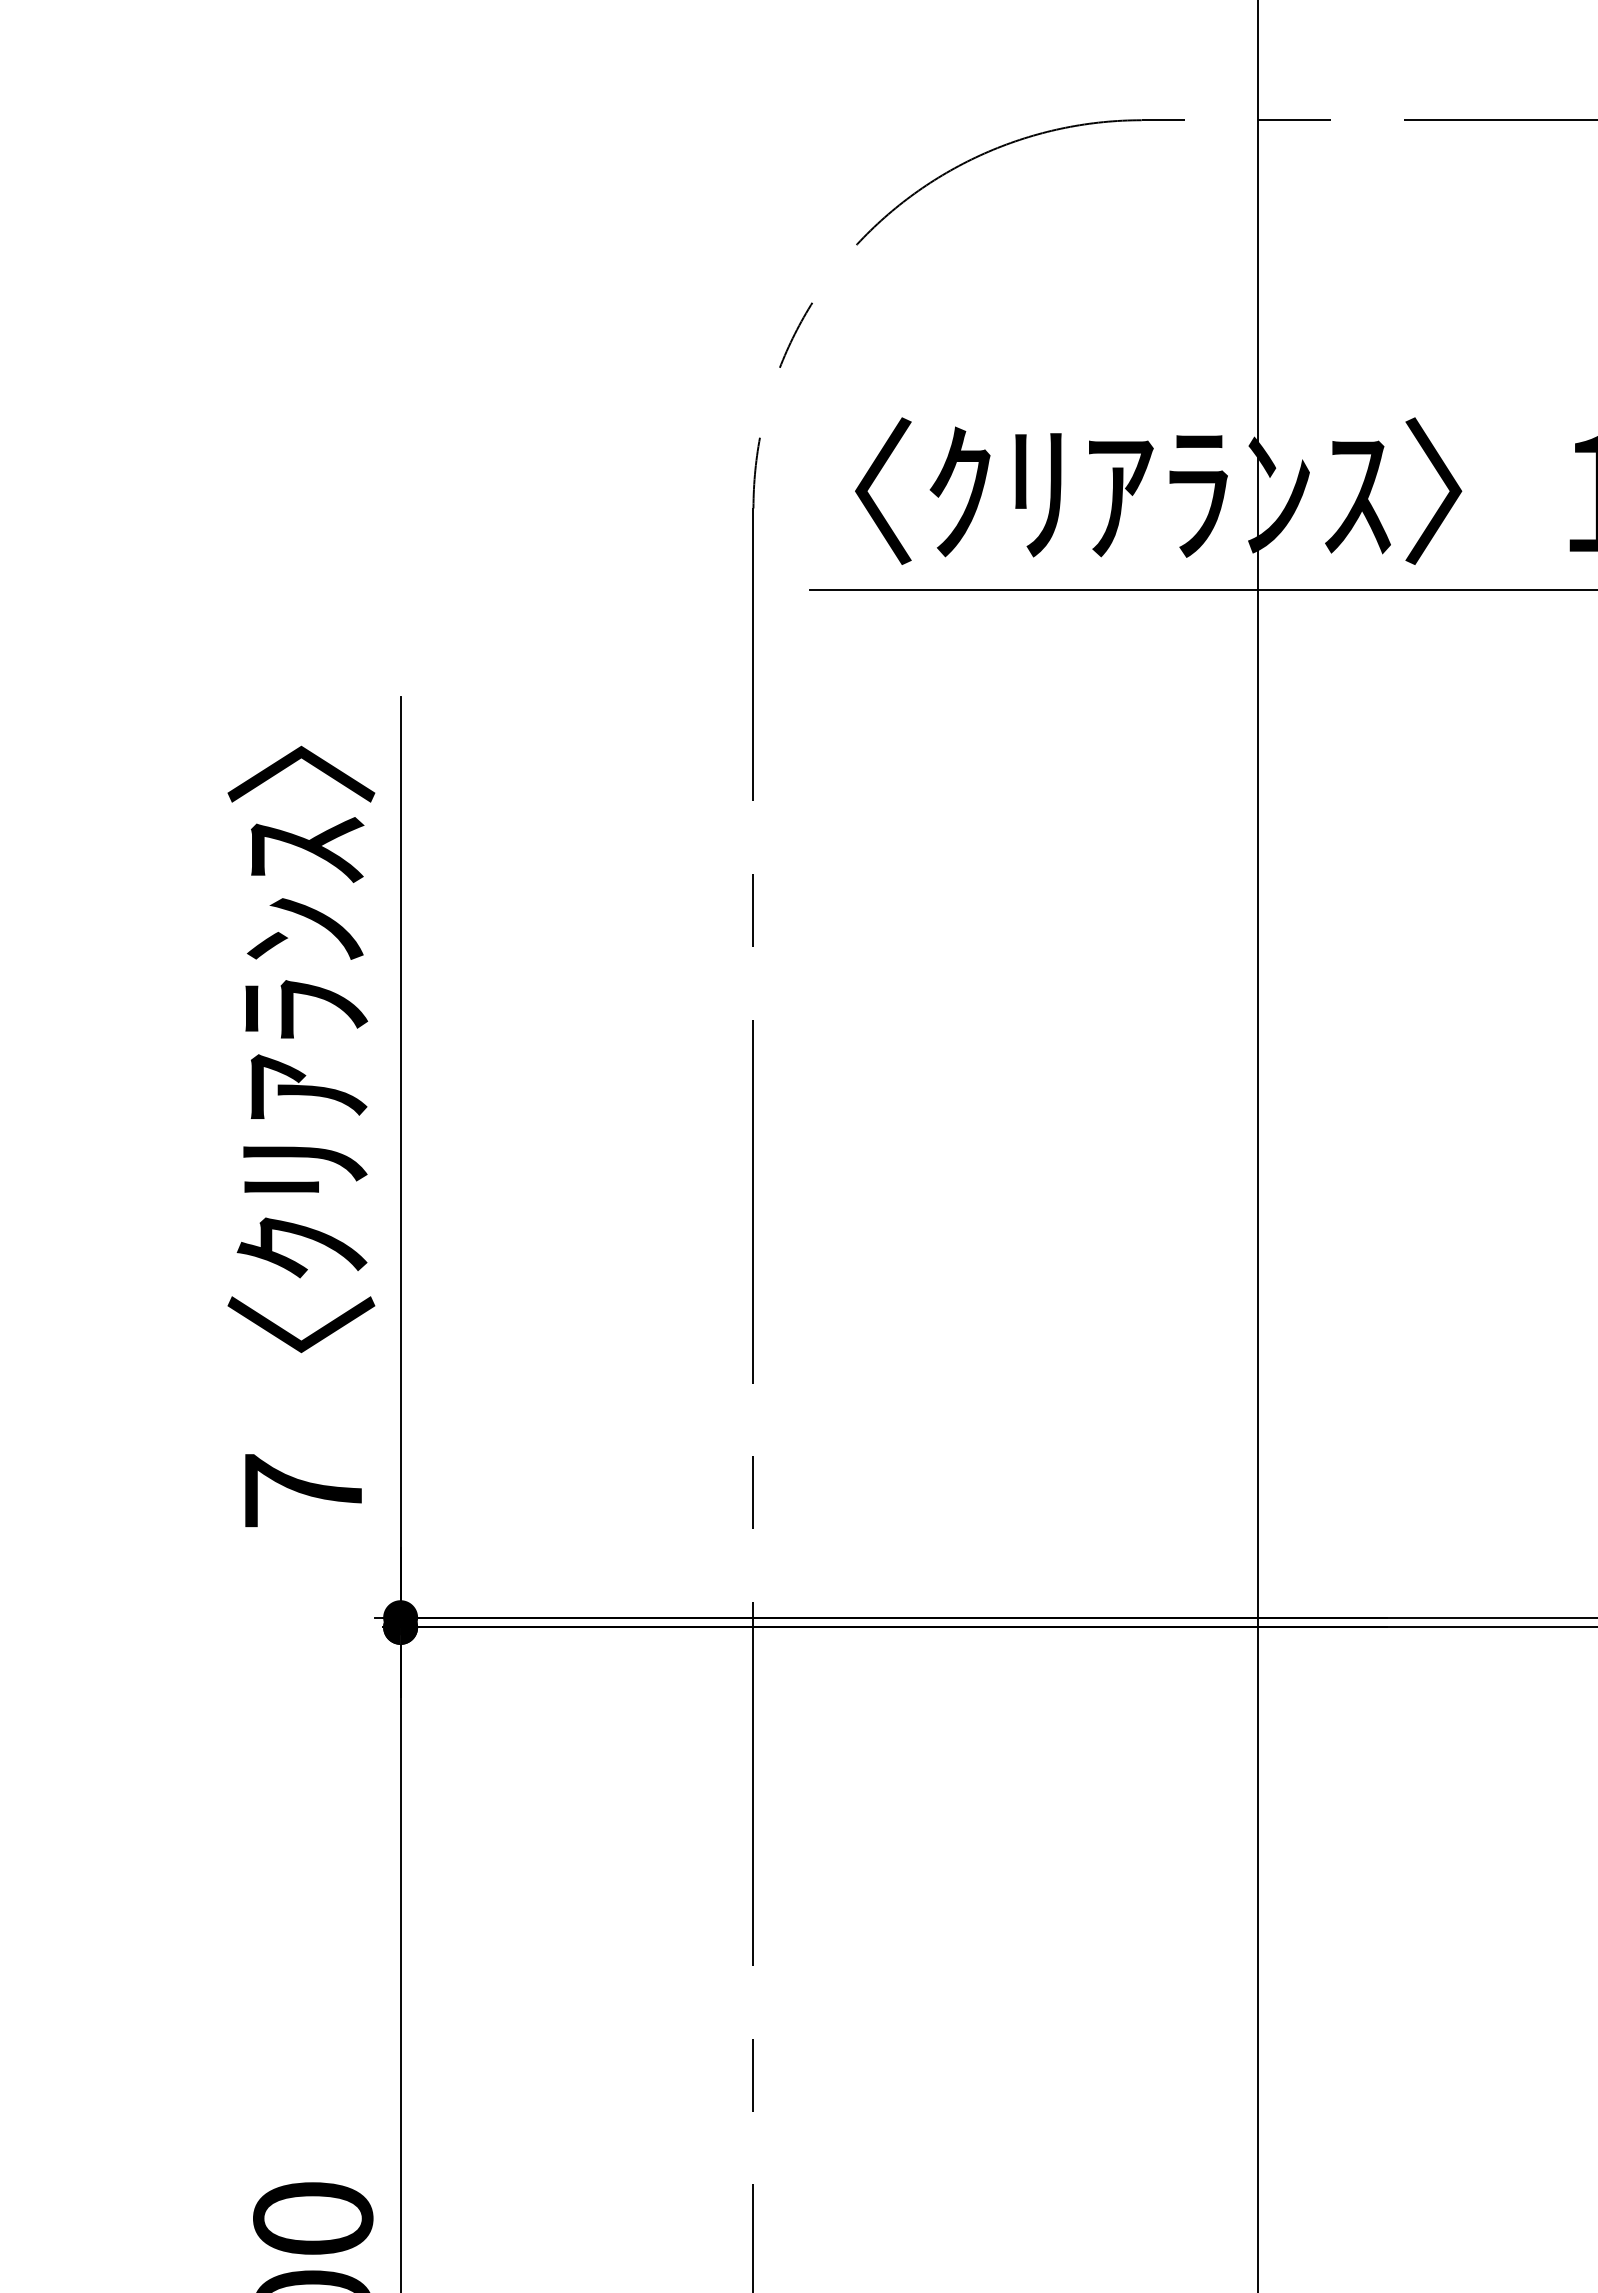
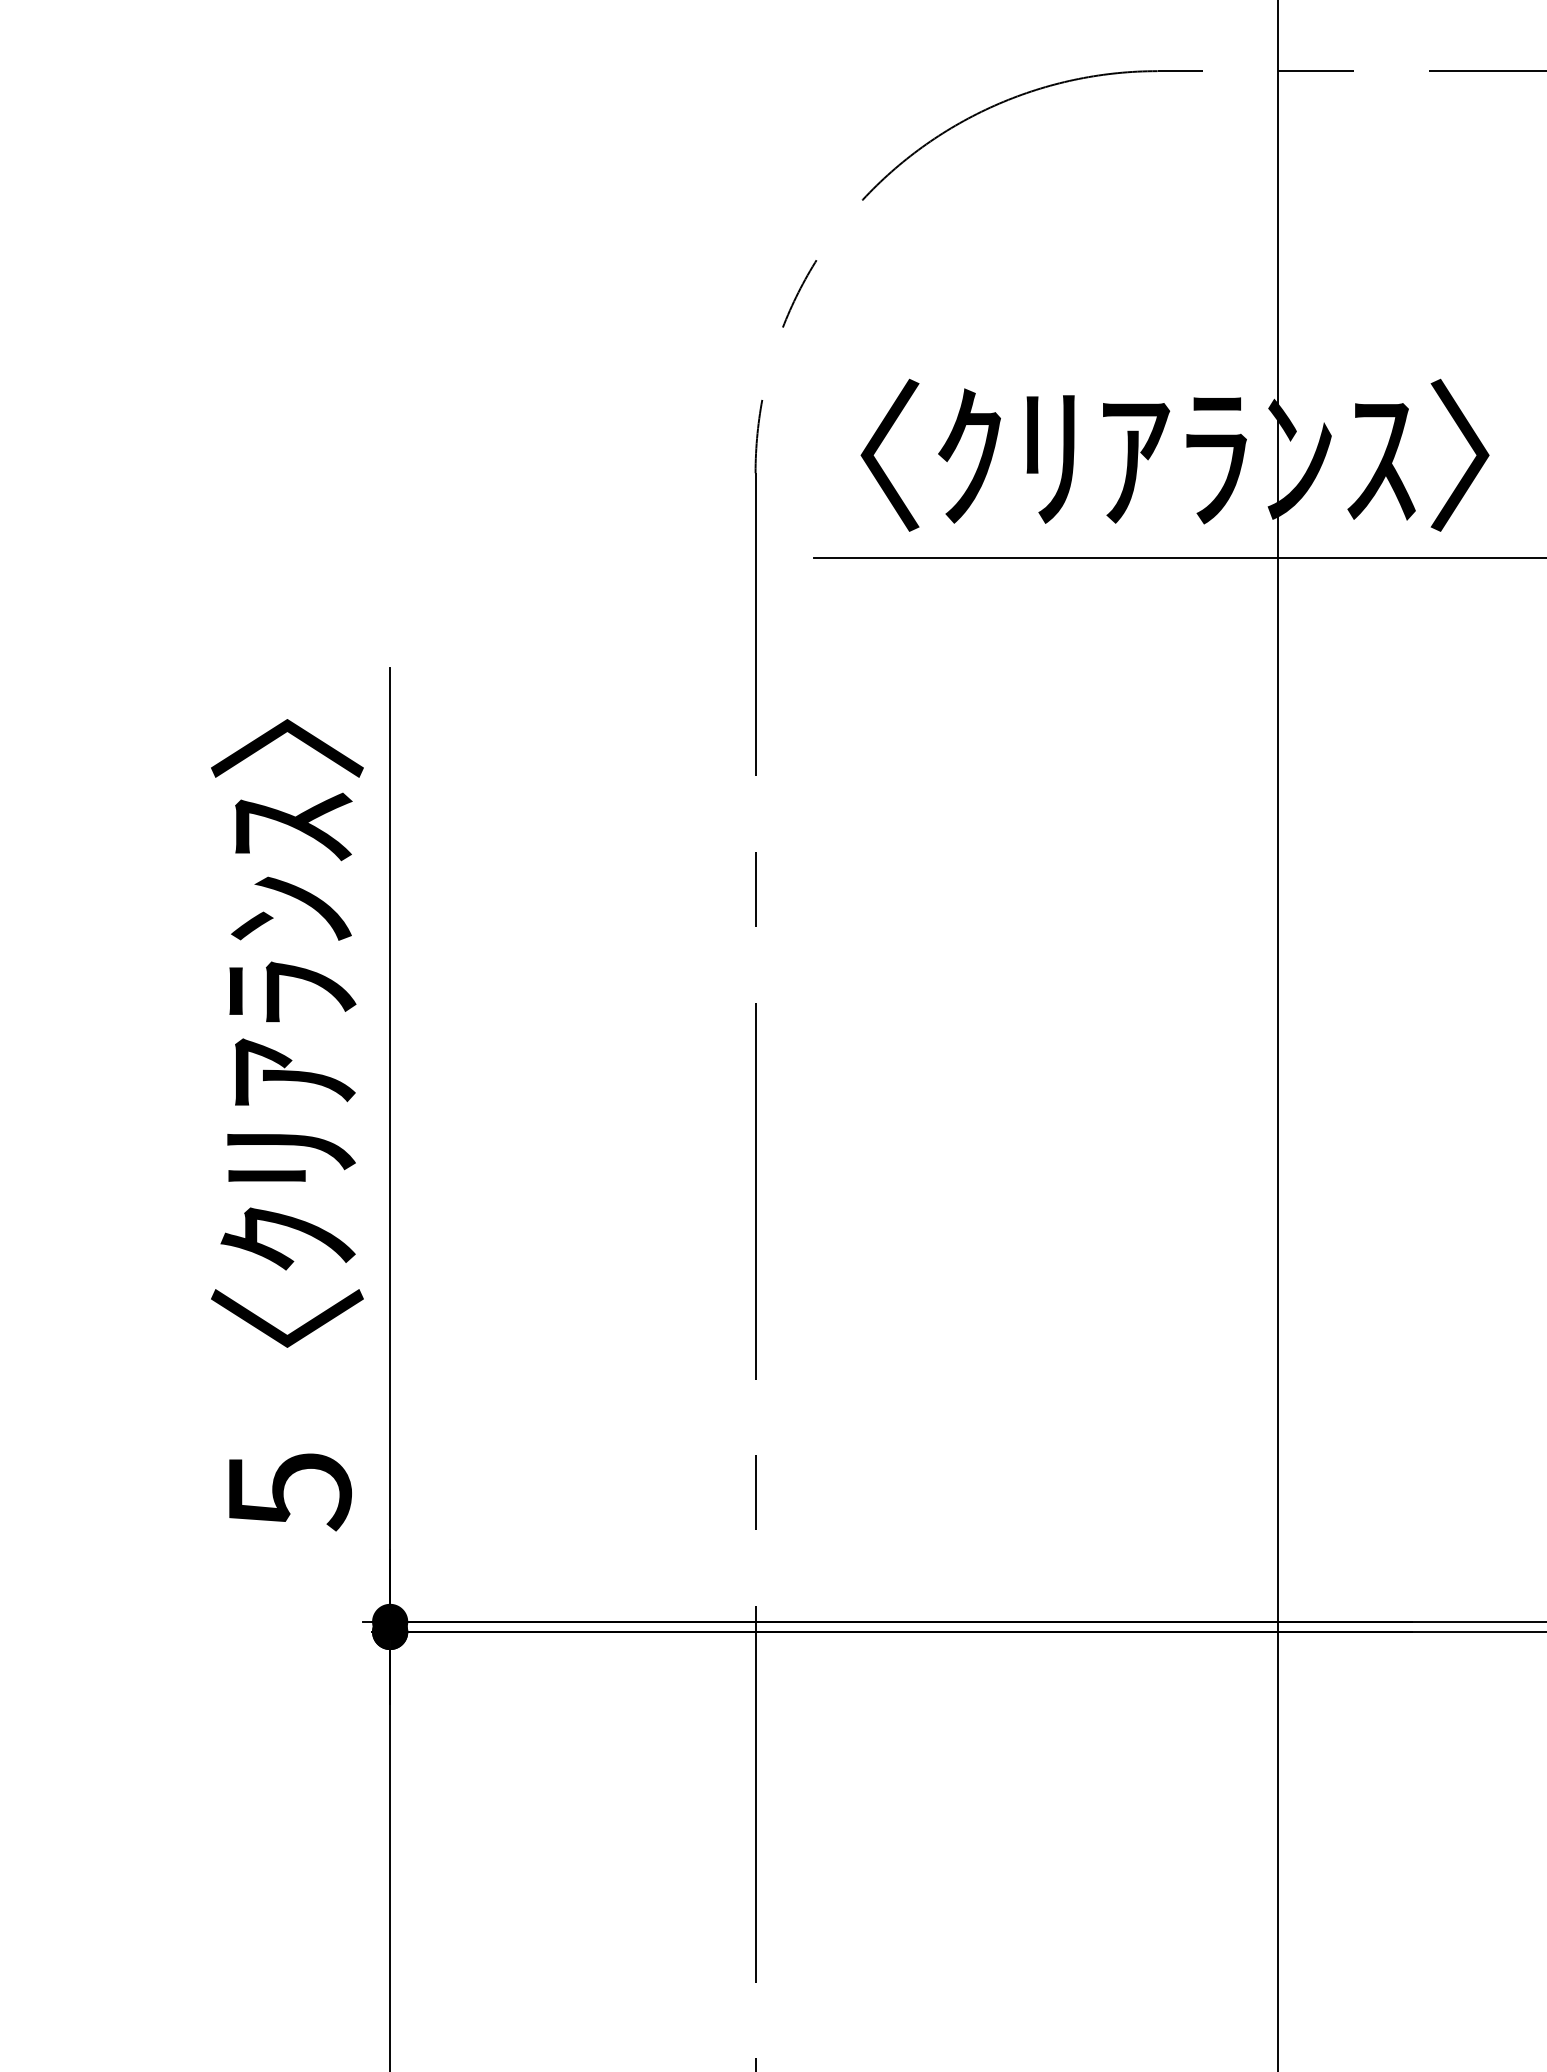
text: (304, 1492) -> (290, 1492), 7 -> 5

